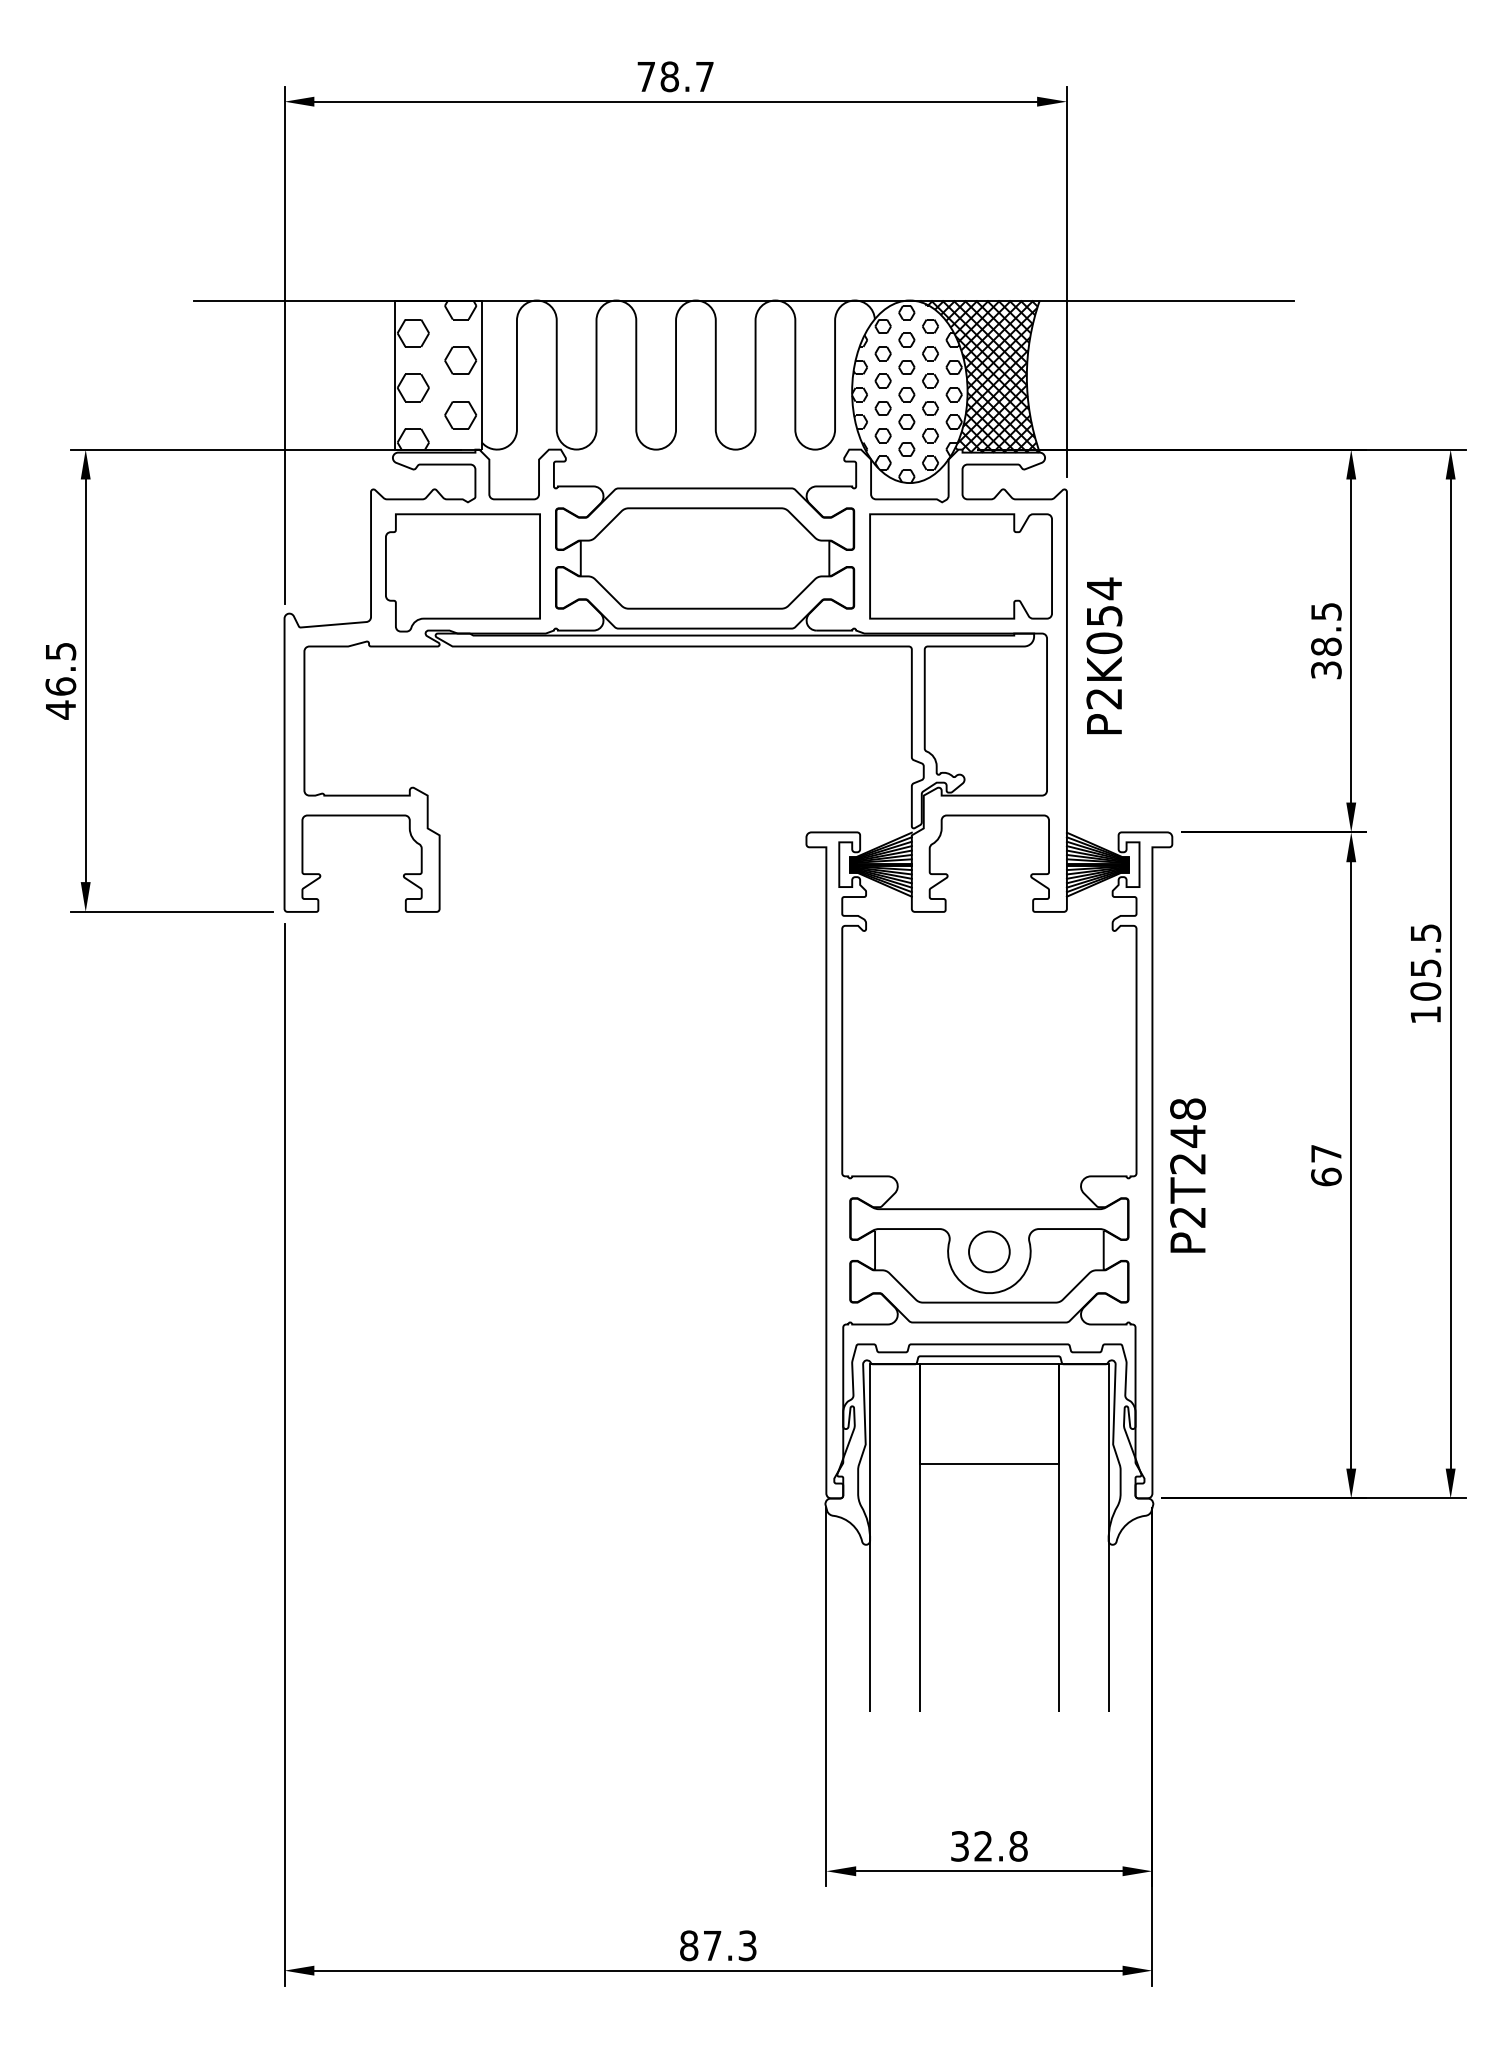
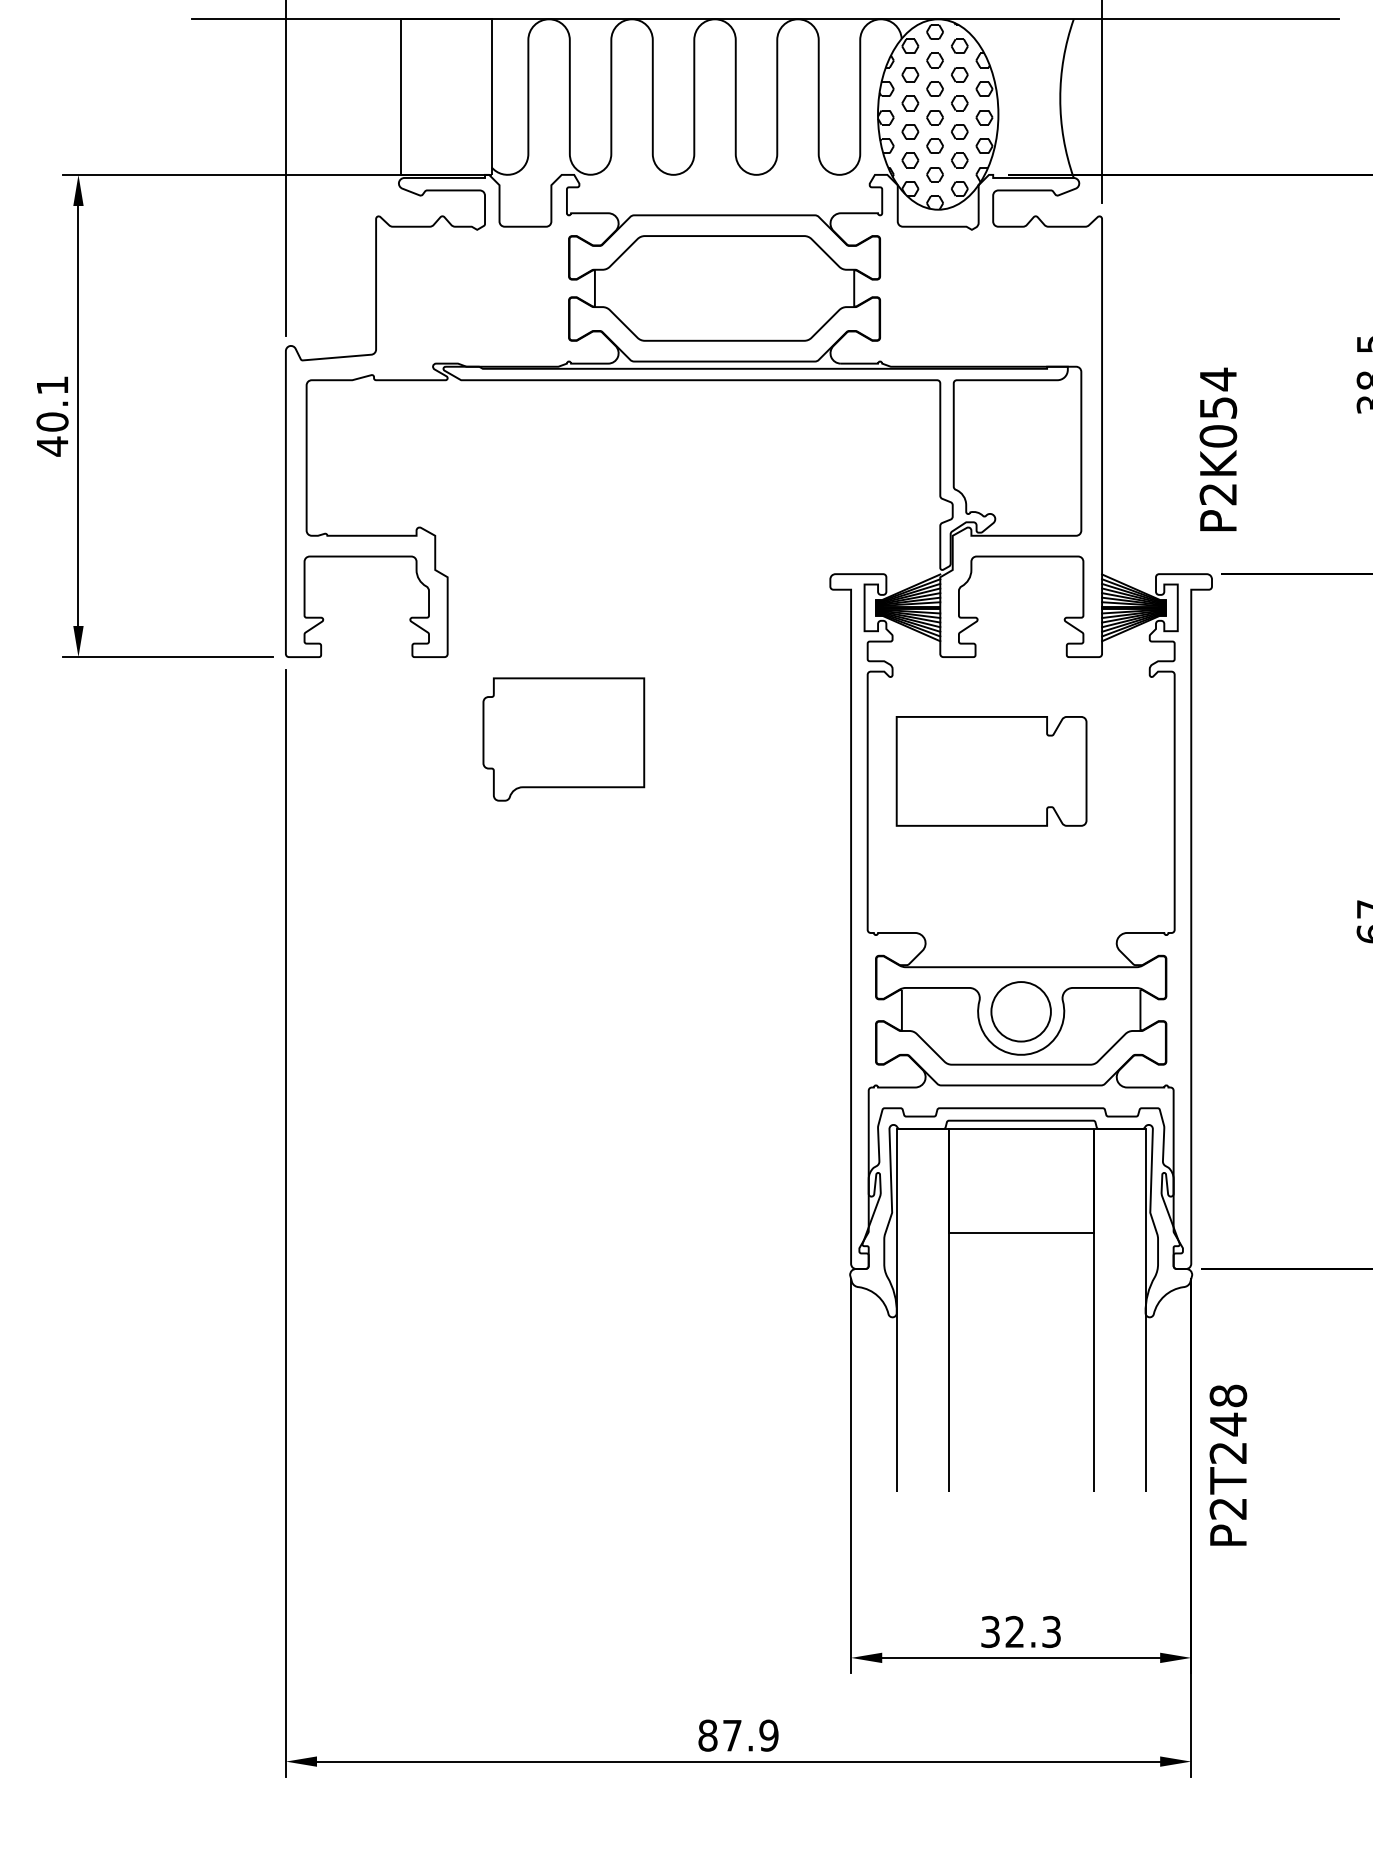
hatch: (436, 374) -> (444, 96), removed
hatch: (974, 377) -> (1005, 99), removed
part: (960, 566) -> (991, 771), moved
part: (462, 572) -> (563, 739), moved
text: (1104, 655) -> (1218, 449), moved
text: (60, 669) -> (52, 404), 46.5 -> 40.1
text: (1187, 1175) -> (1227, 1465), moved
circle: (989, 1251) -> (1021, 1011), size x1.4
text: (1018, 1846) -> (1051, 1632), 32.8 -> 32.3
text: (747, 1945) -> (768, 1735), 87.3 -> 87.9

